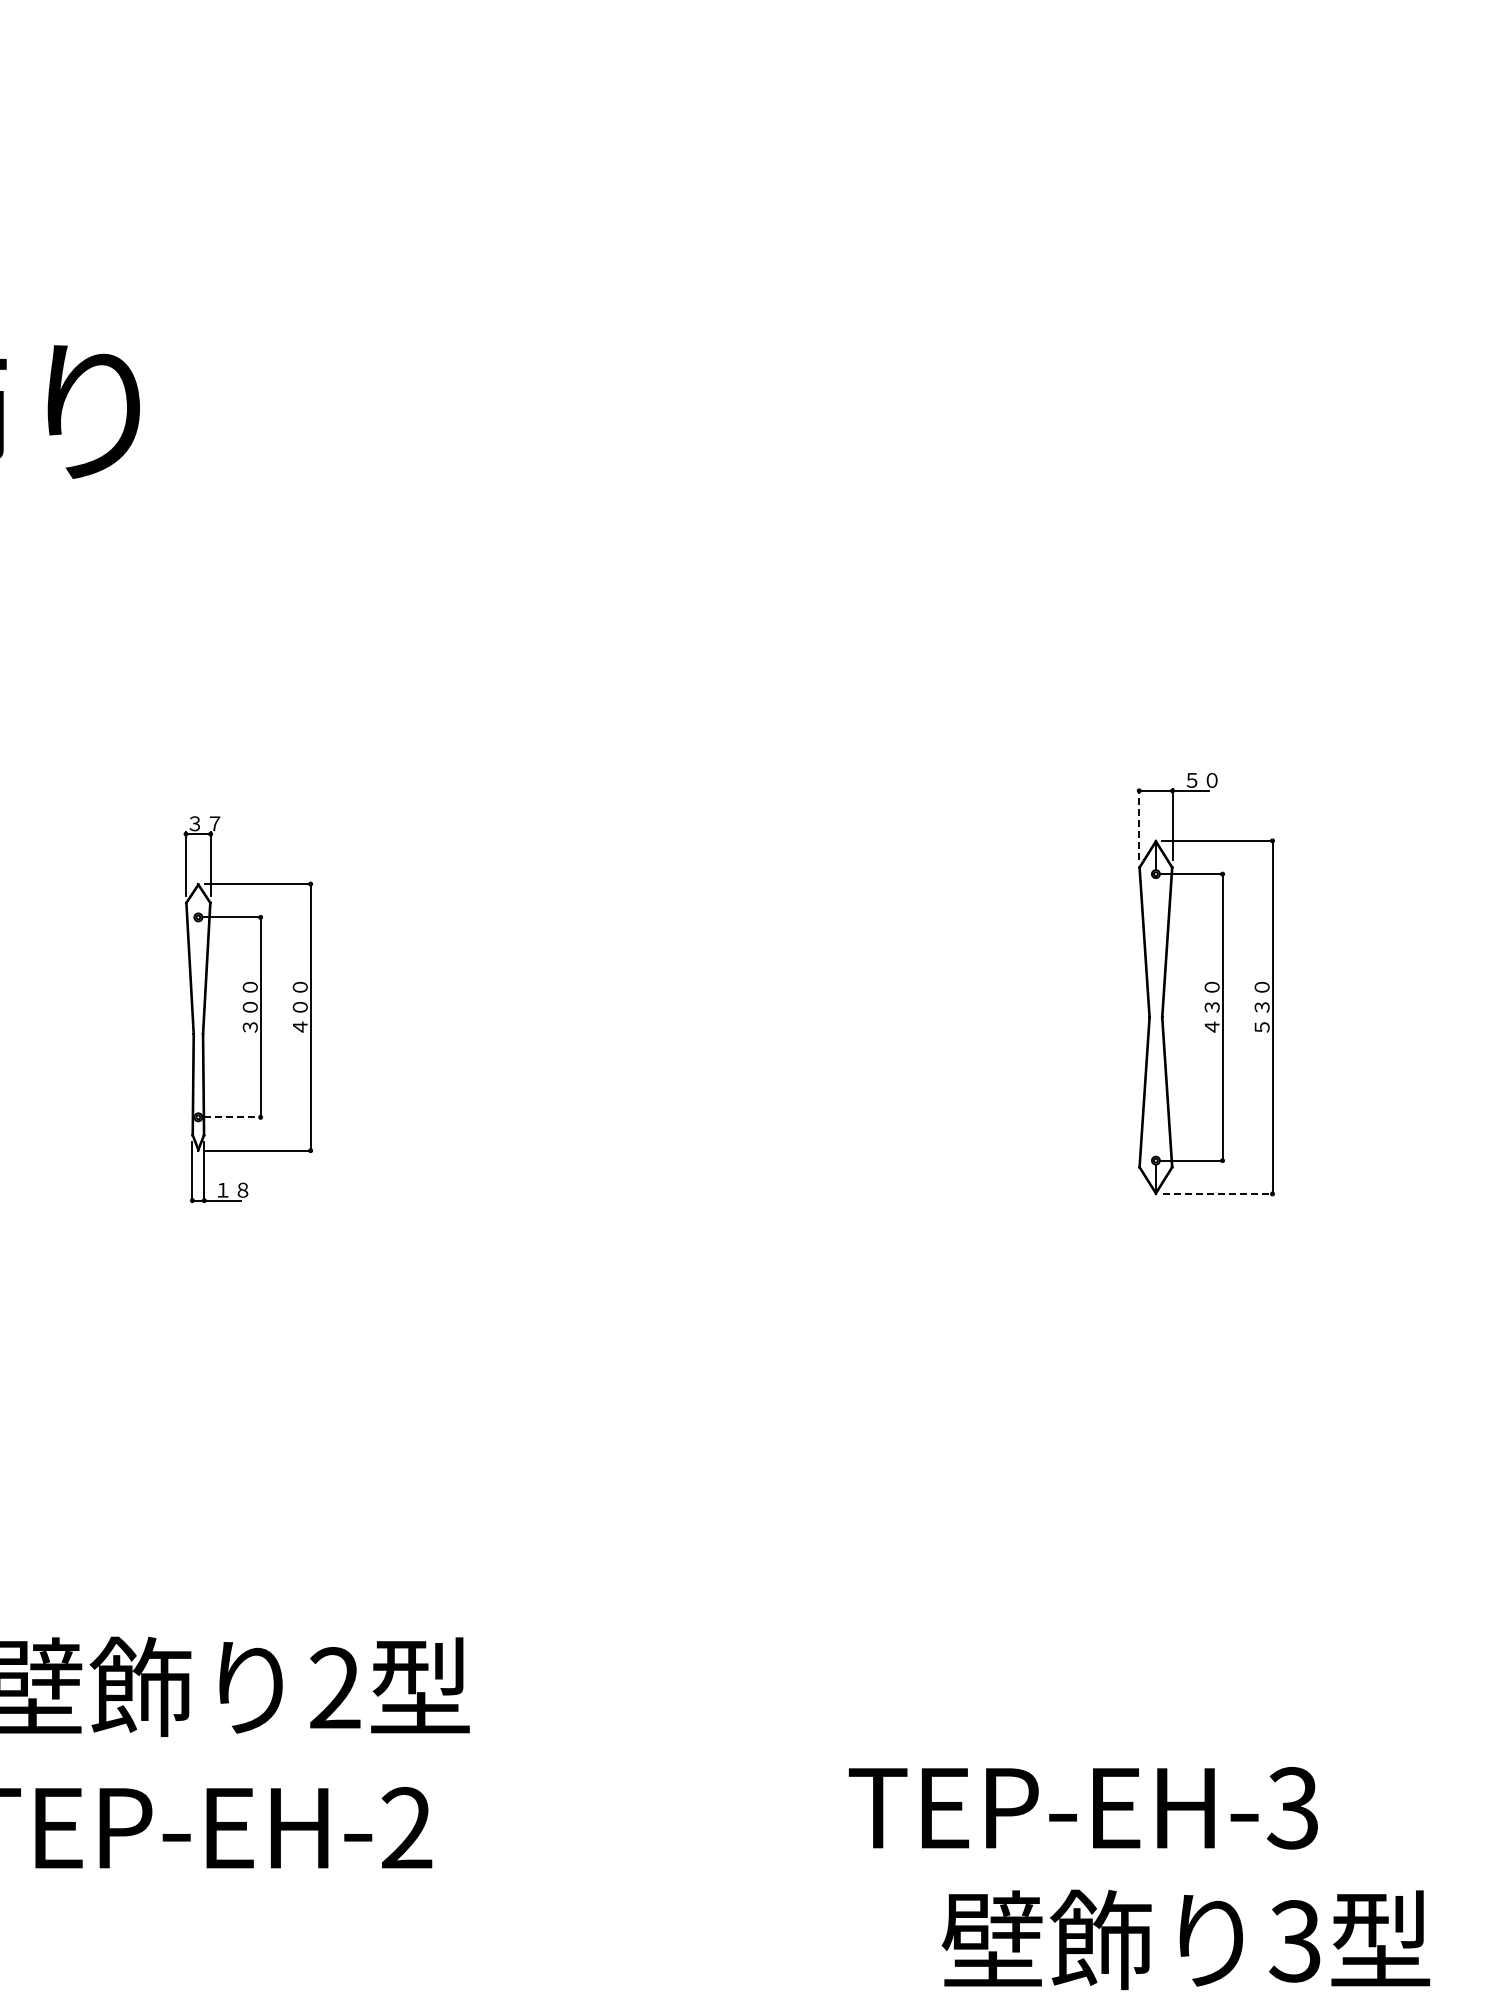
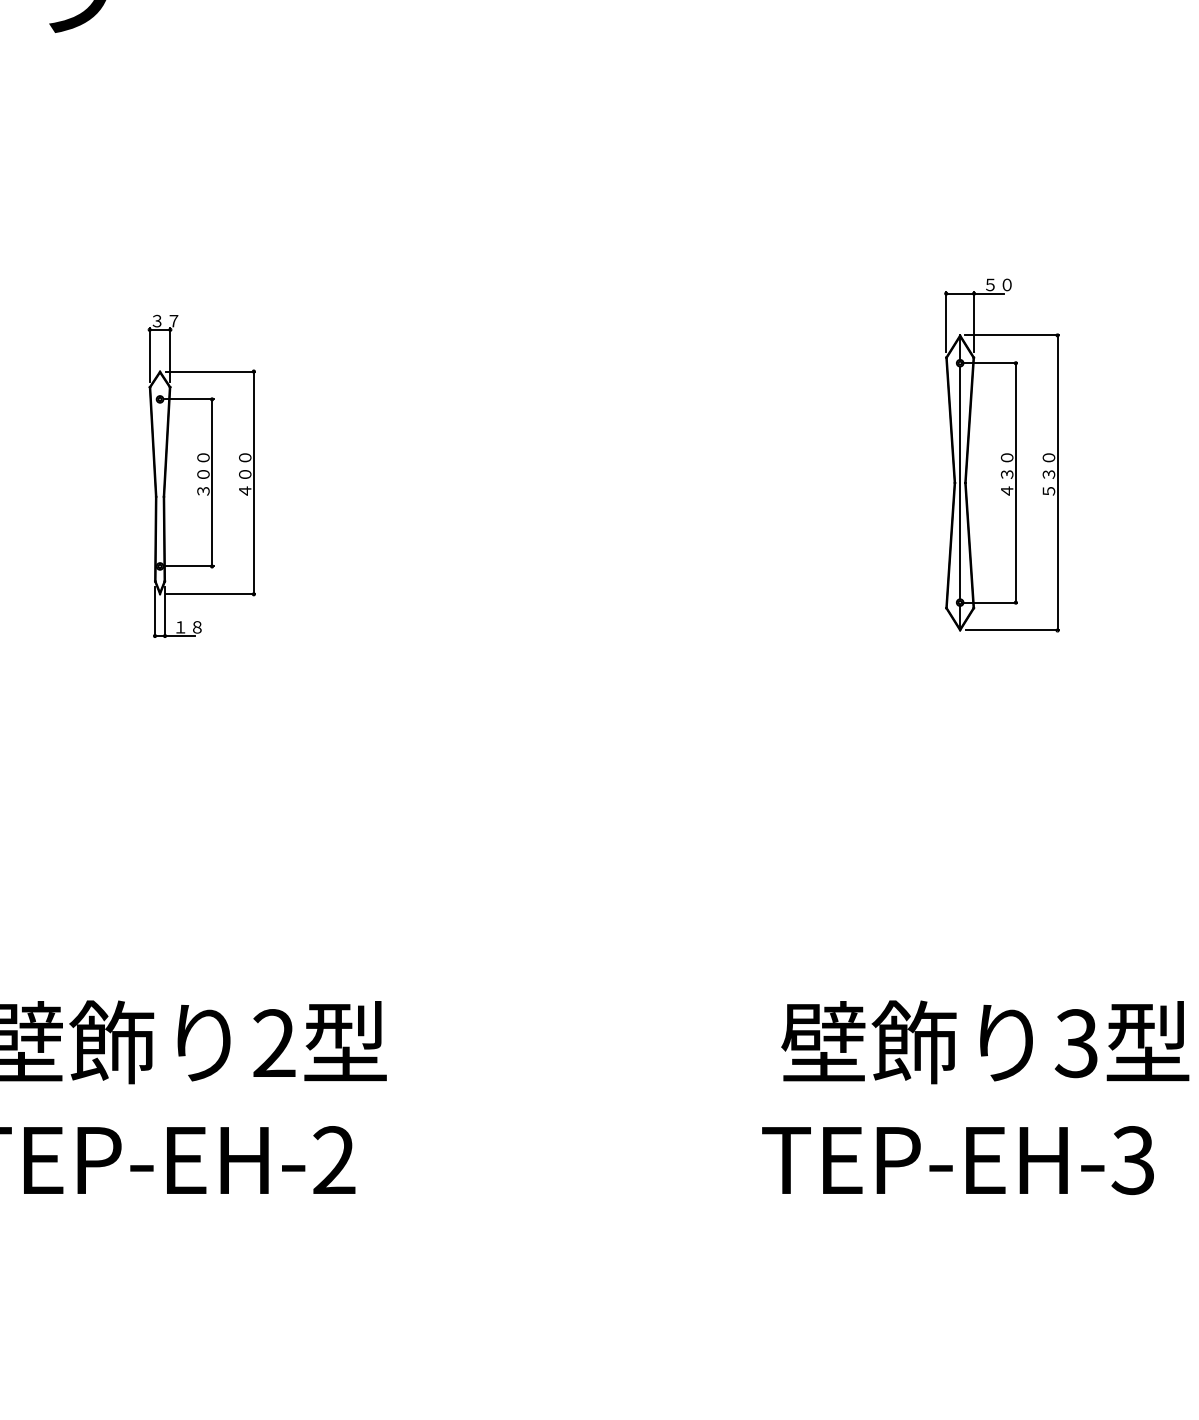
line: (1139, 824) -> (946, 321), dashed -> solid
line: (1155, 1017) -> (959, 483), added
line: (233, 1117) -> (189, 566), dashed -> solid
line: (1218, 1193) -> (1012, 630), dashed -> solid
text: (1083, 1808) -> (958, 1160), moved
text: (1185, 1939) -> (984, 1042), moved

